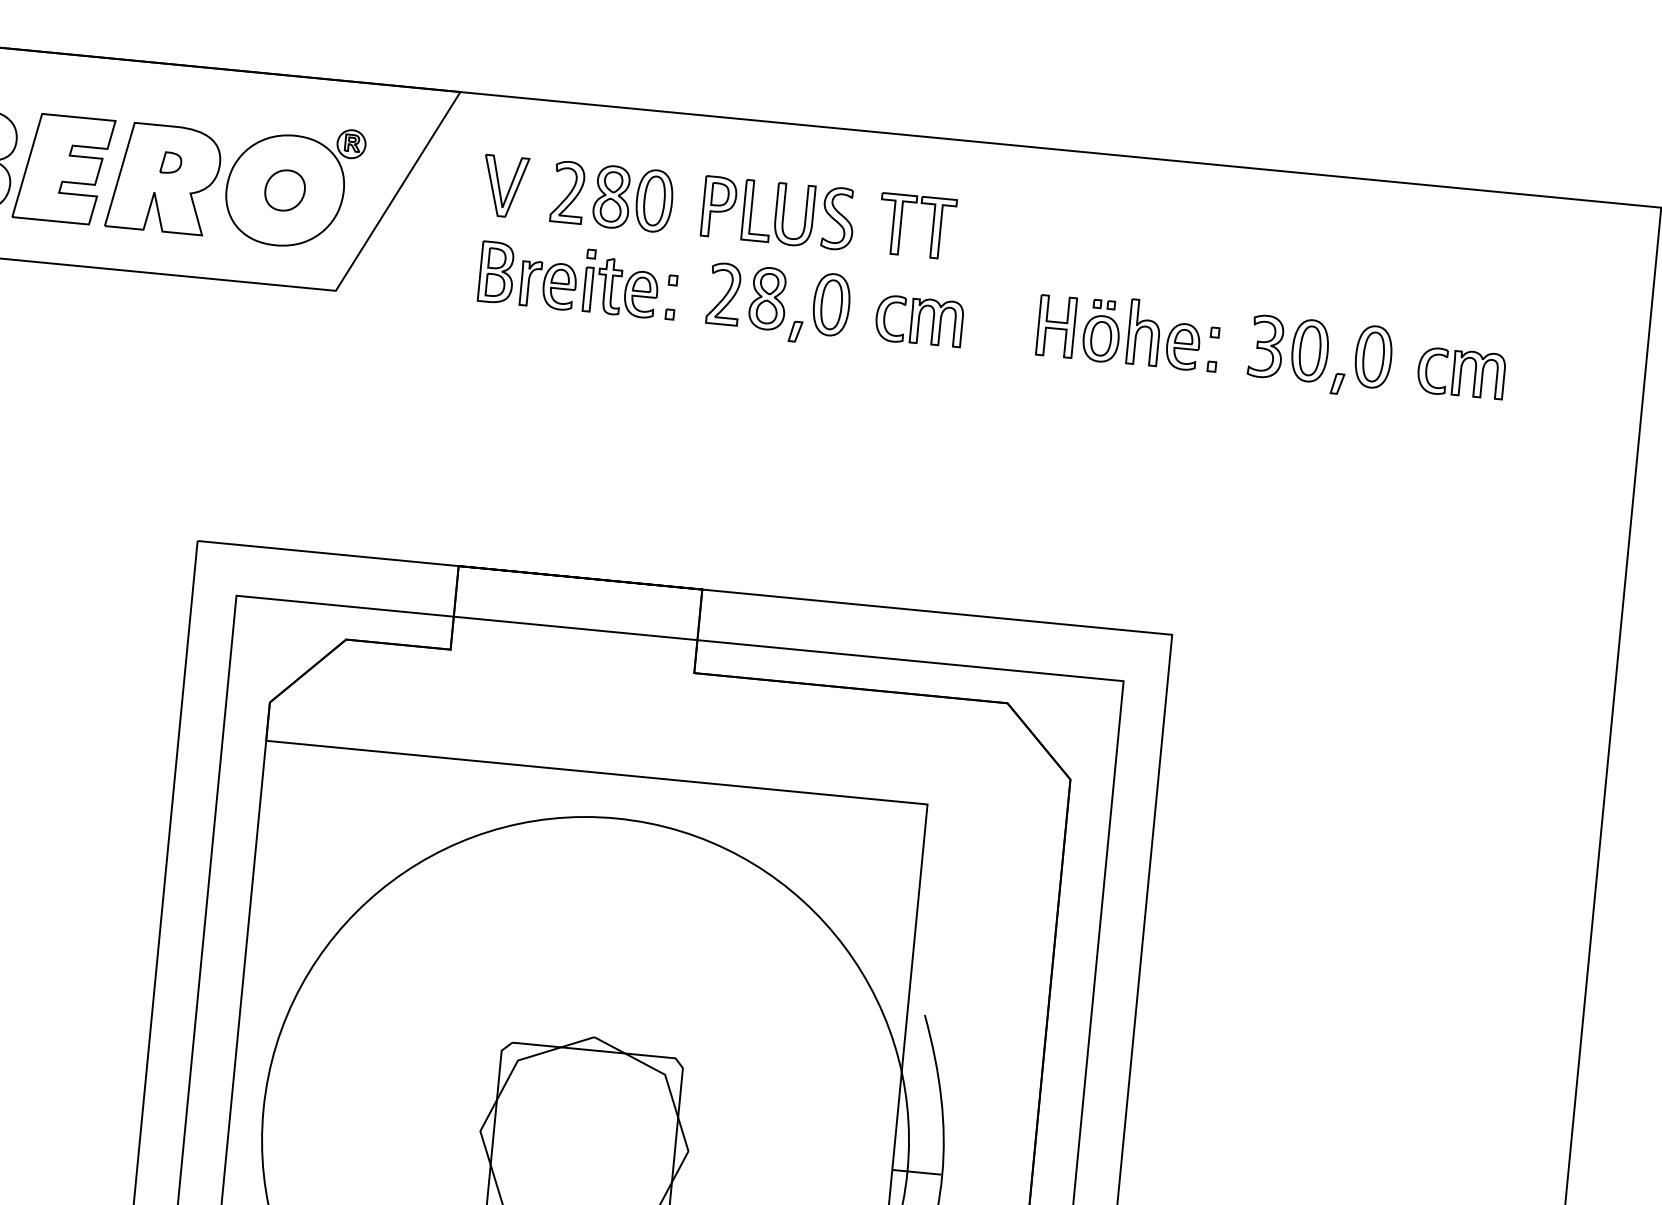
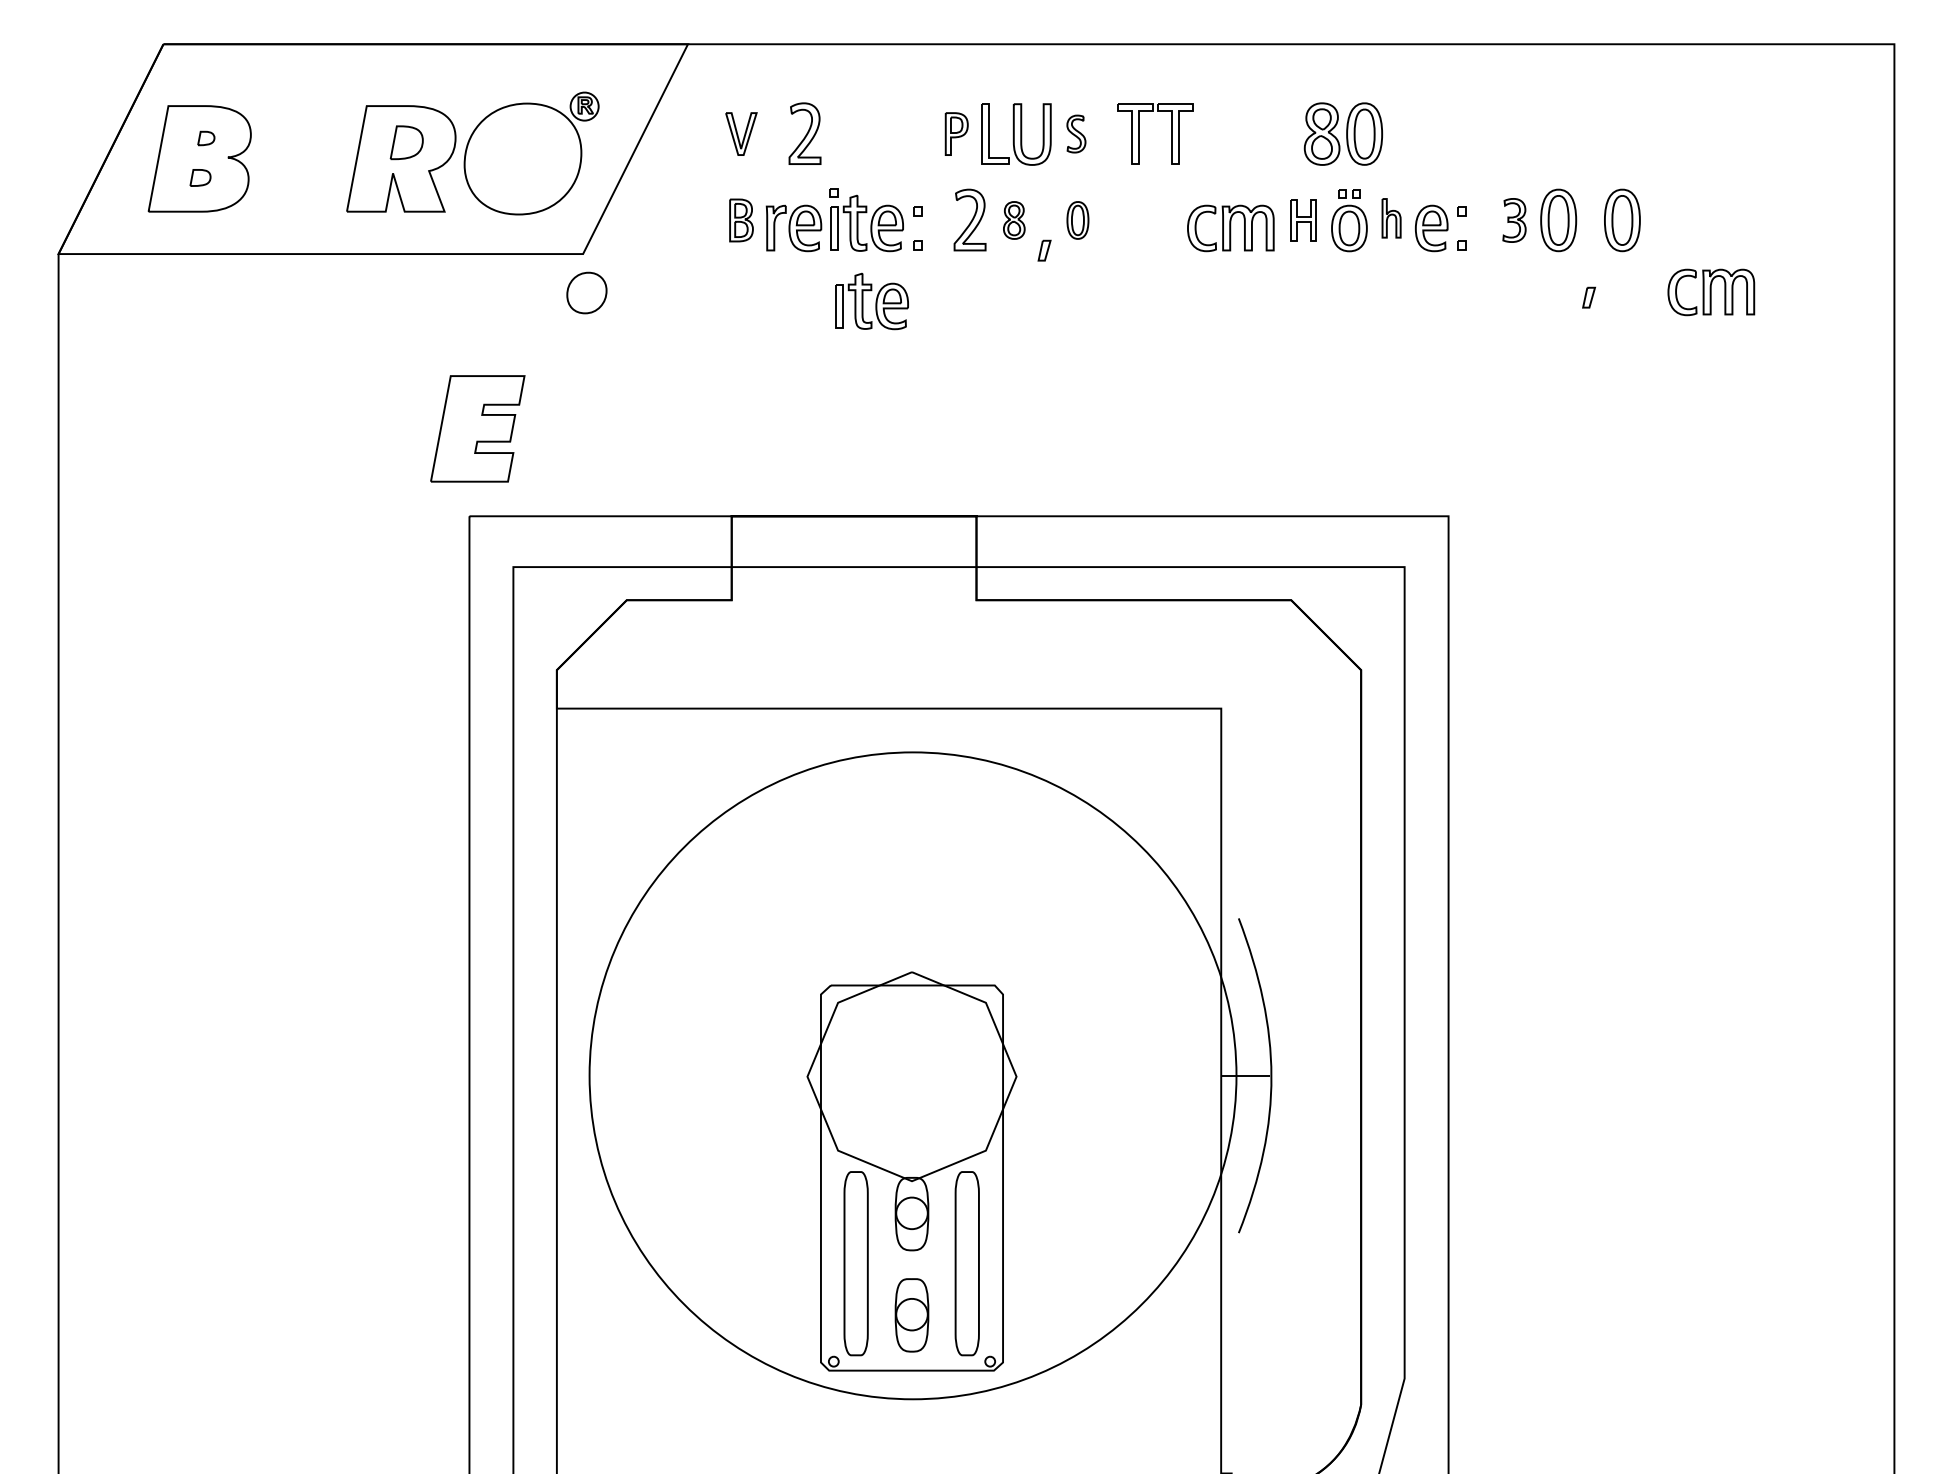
part: (170, 162) -> (406, 142), size x1.6
part: (63, 168) -> (477, 428), moved
part: (505, 186) -> (741, 133), size x0.7
part: (284, 189) -> (586, 292), moved
part: (633, 198) -> (1343, 133), moved
part: (719, 206) -> (956, 133), size x0.7
part: (838, 218) -> (1076, 133), size x0.6
part: (496, 272) -> (741, 220), size x0.7
part: (768, 298) -> (1014, 220), size x0.6
part: (831, 304) -> (1077, 220), size x0.6
part: (919, 321) -> (1230, 228), moved
part: (1056, 326) -> (1303, 220), size x0.7
part: (1143, 332) -> (1391, 218), size x0.6
part: (1266, 346) -> (1514, 220), size x0.7
part: (618, 365) -> (871, 301), added
part: (1461, 373) -> (1711, 292), moved
part: (1336, 383) -> (1588, 297), moved

